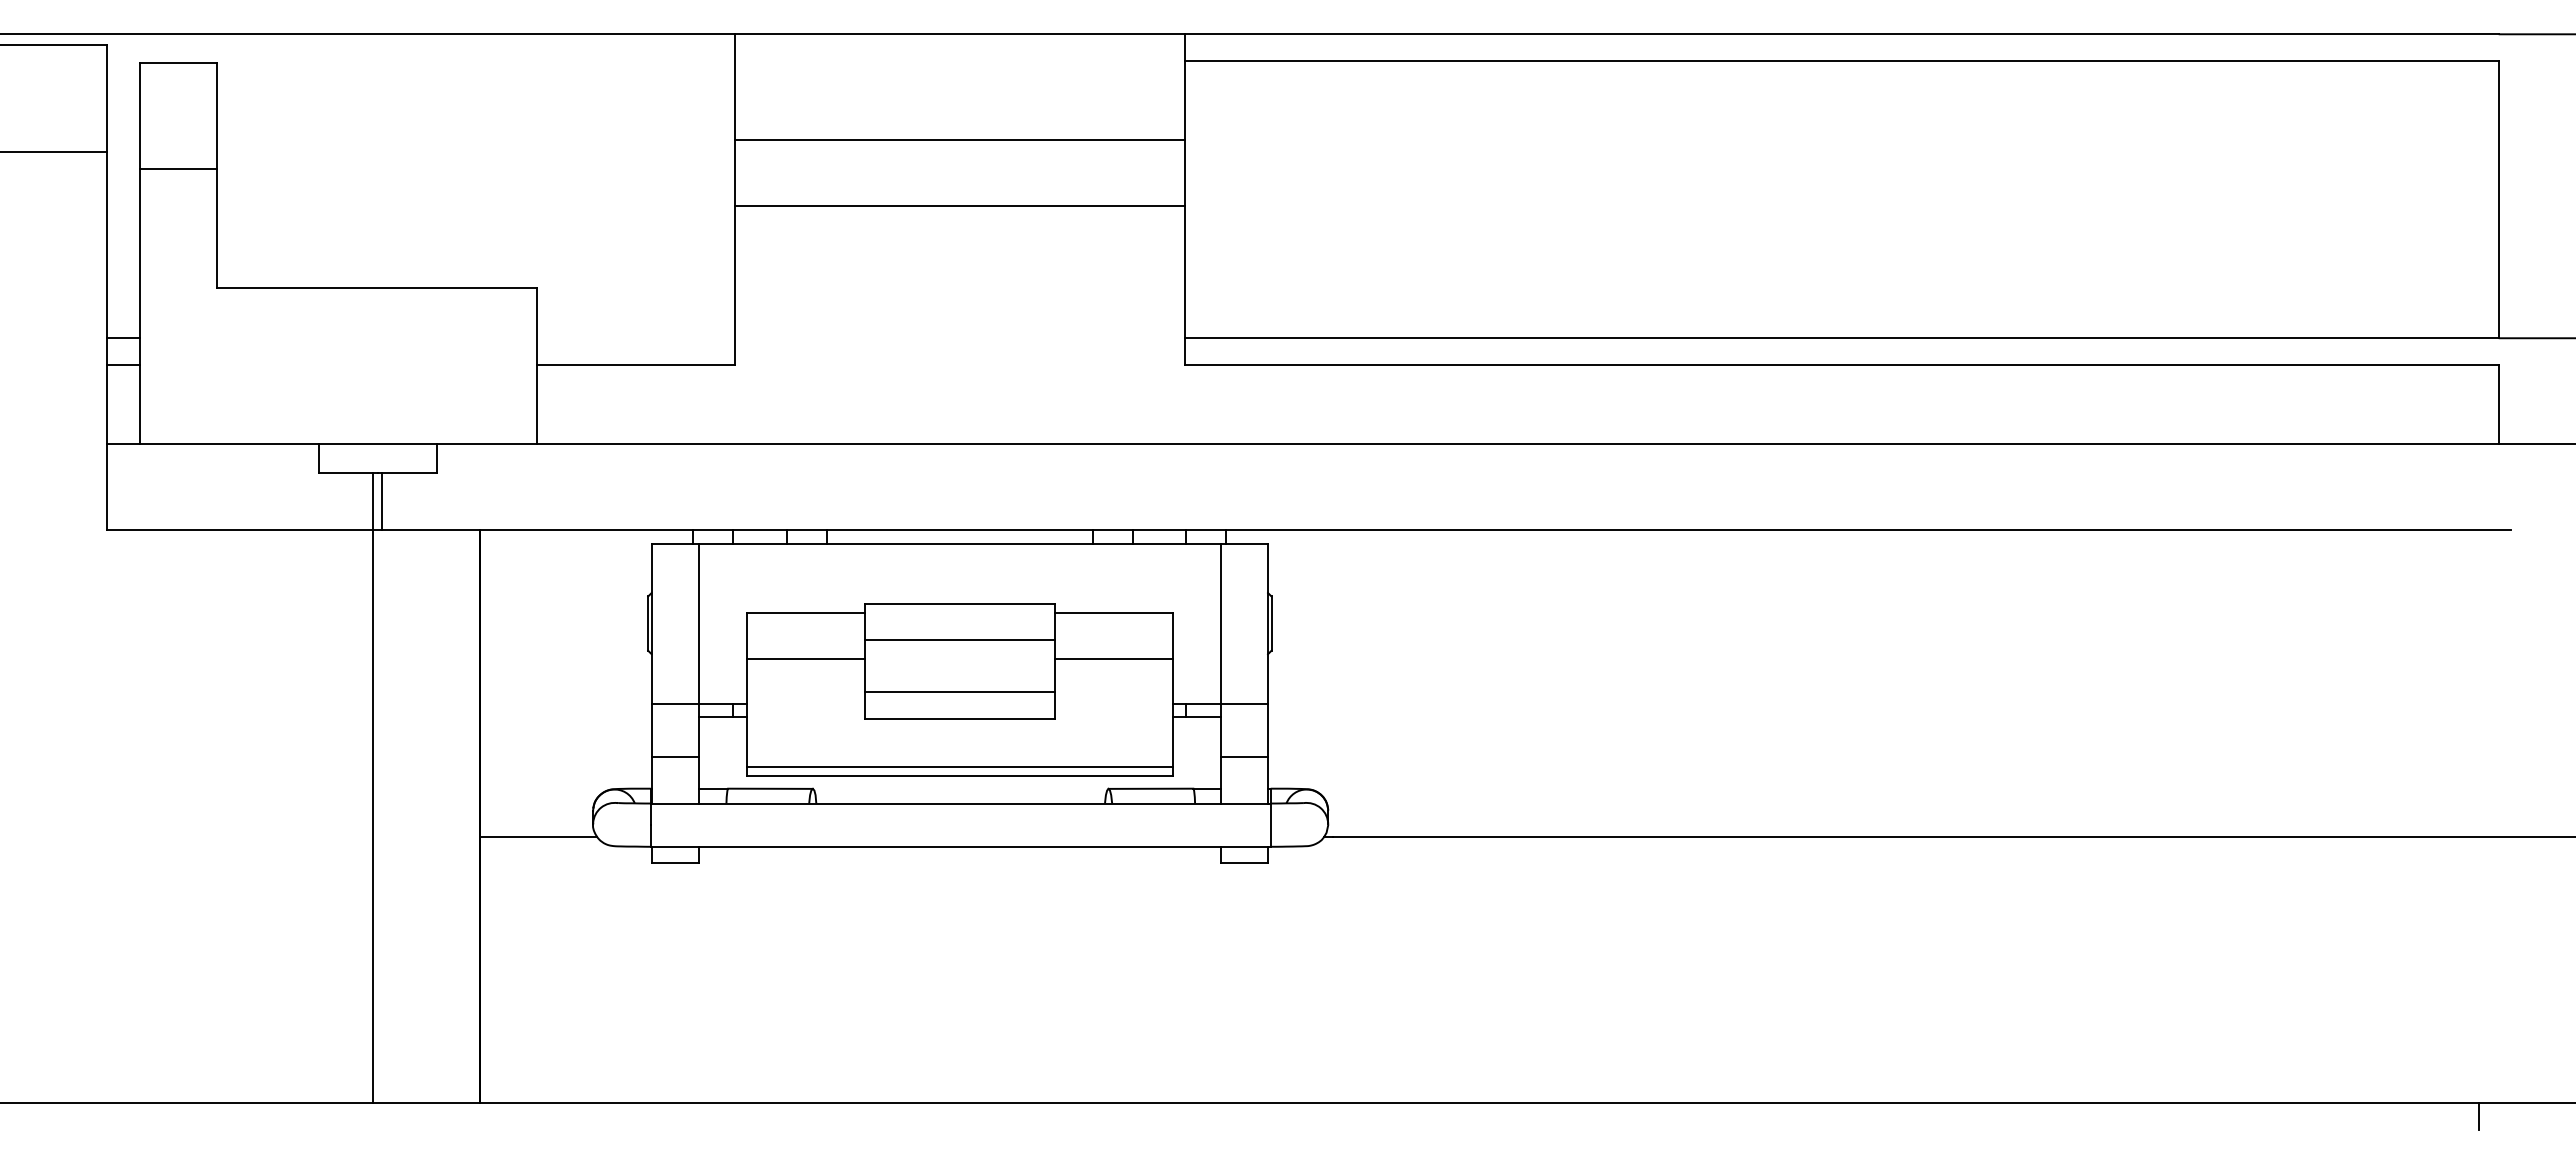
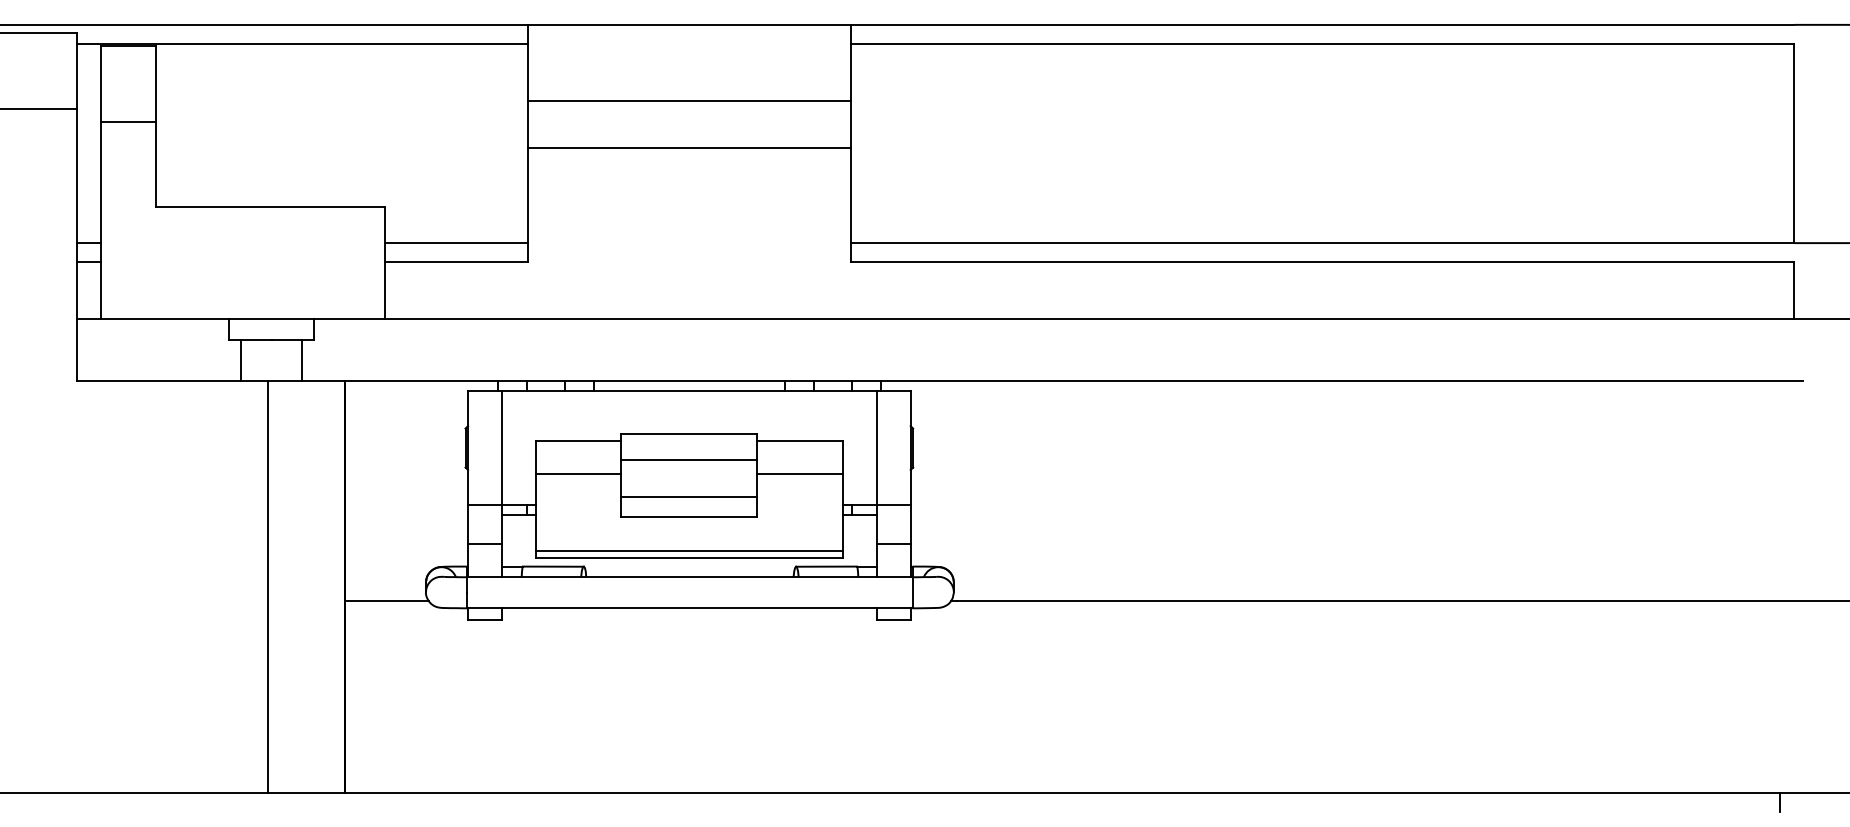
line: (420, 60) -> (302, 43), added
line: (635, 338) -> (456, 243), added
line: (373, 501) -> (302, 360), moved
line: (381, 501) -> (241, 360), moved

